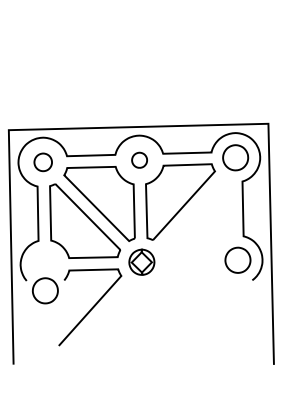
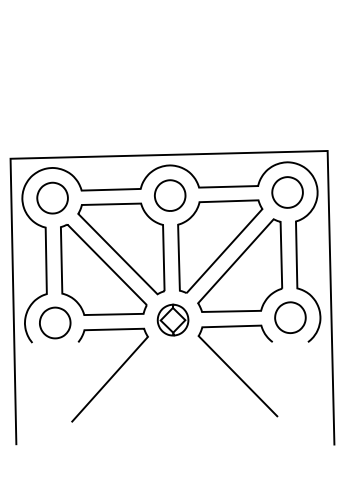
part: (139, 160) -> (170, 195), size x1.67
part: (43, 161) -> (52, 197), size x1.43
part: (197, 217) -> (240, 265), added
part: (45, 290) -> (55, 322), moved
curve: (192, 305) -> (235, 372), added

